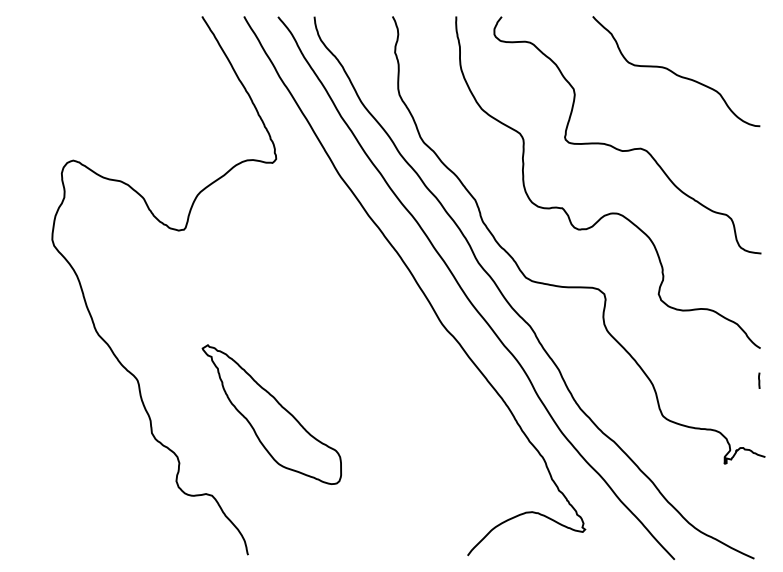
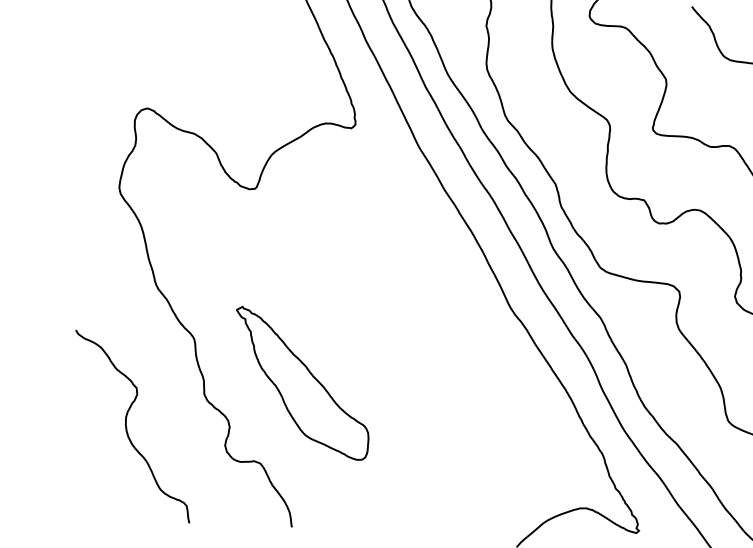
part: (271, 414) -> (301, 383), moved
curve: (79, 470) -> (126, 426), added

